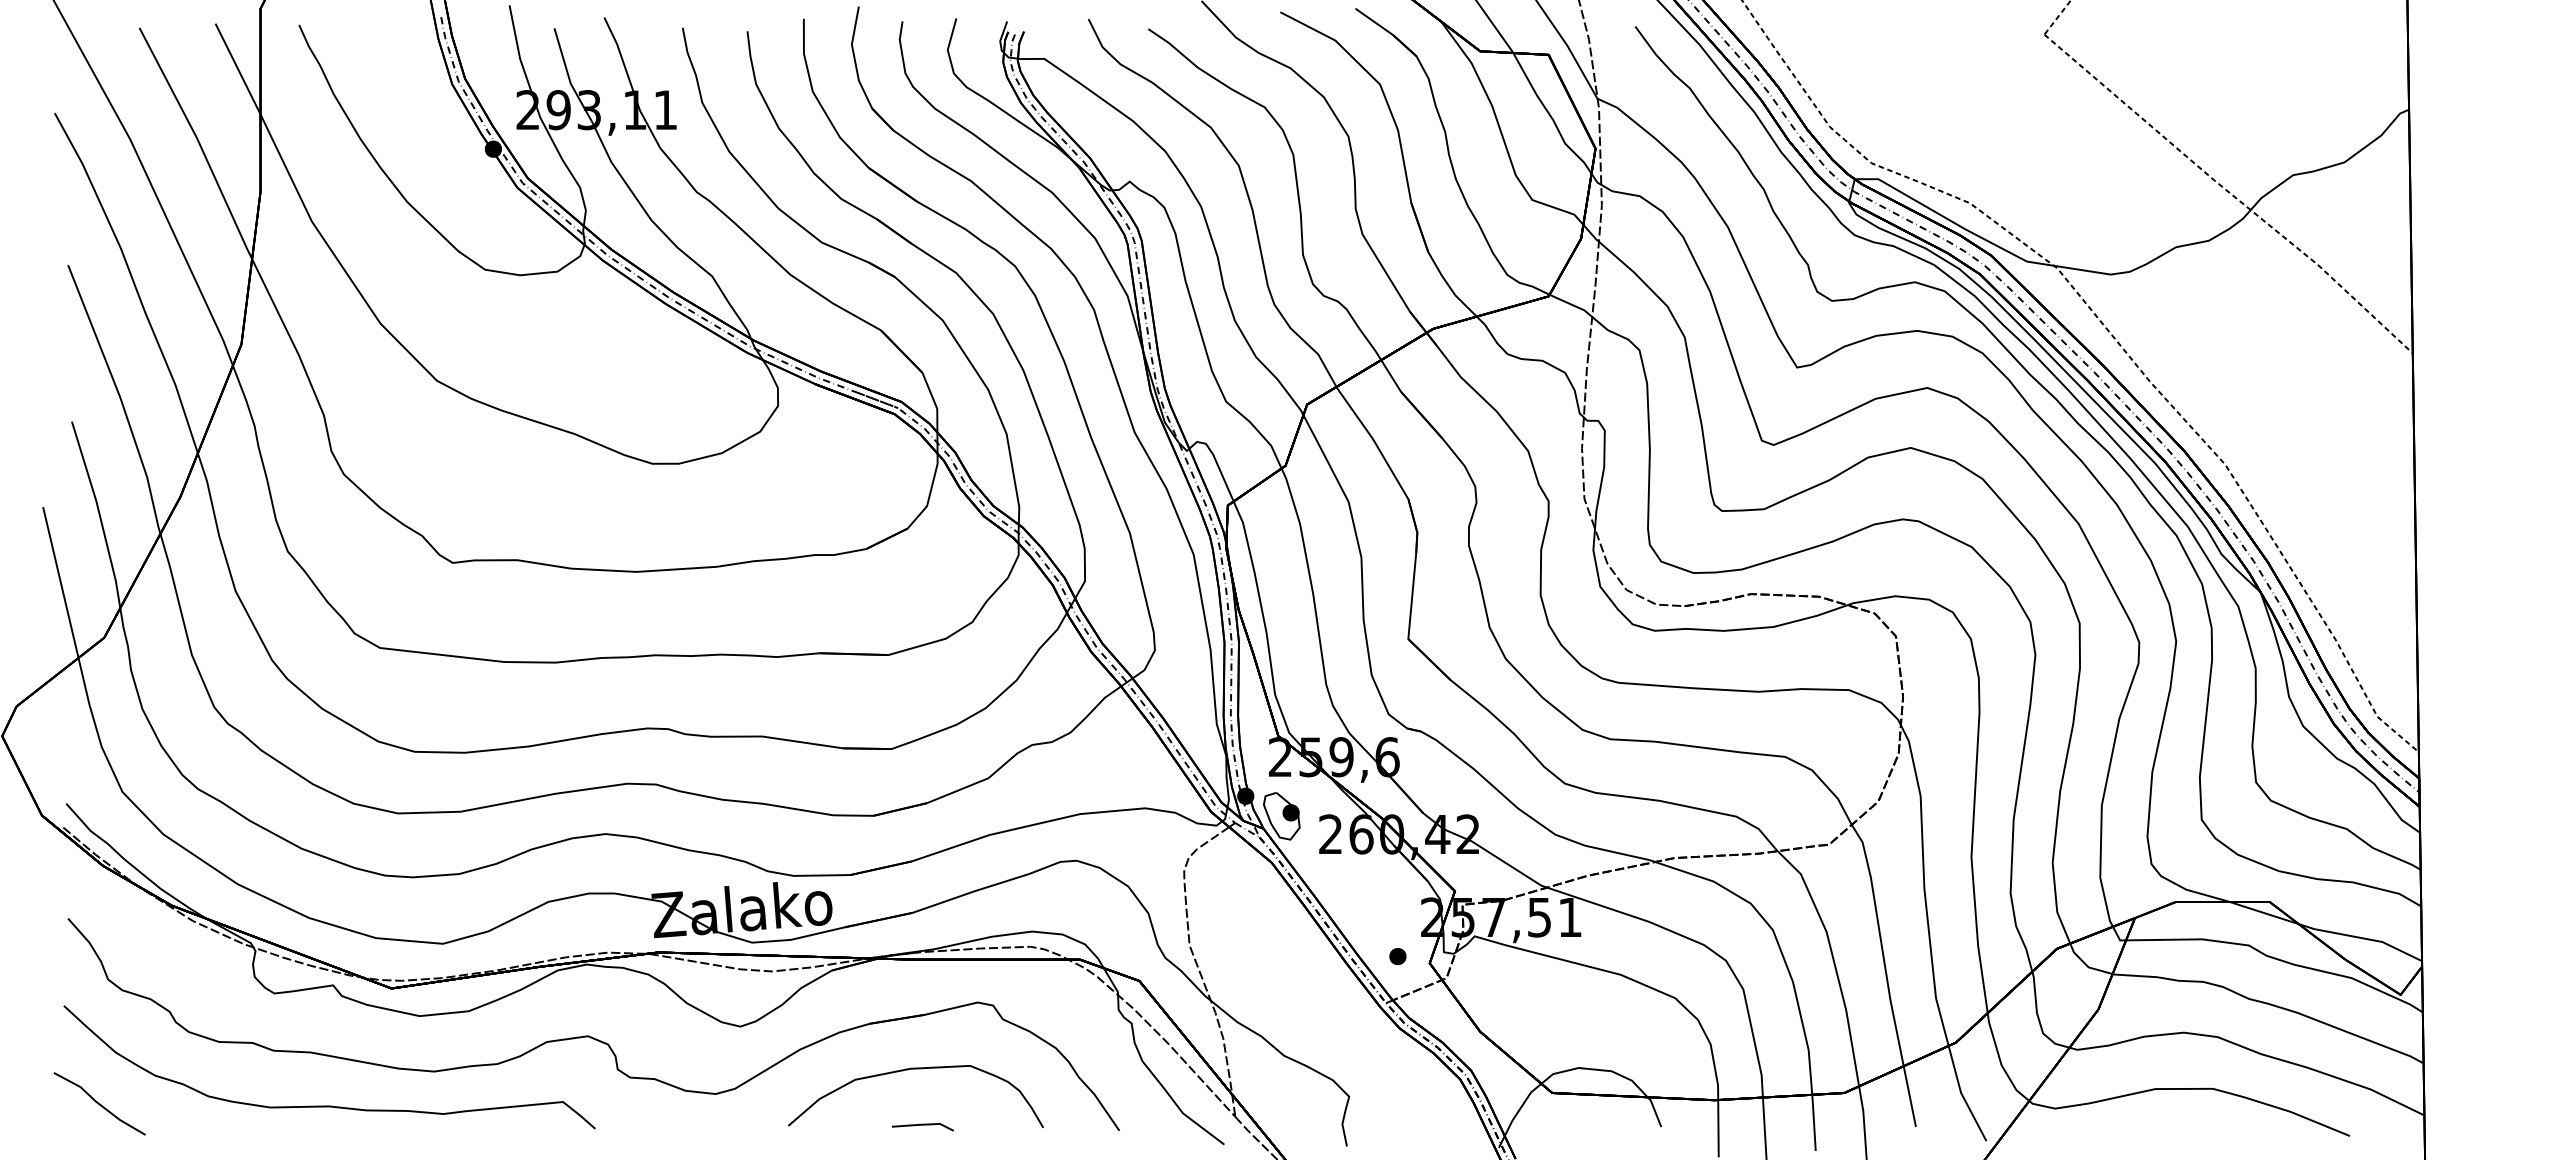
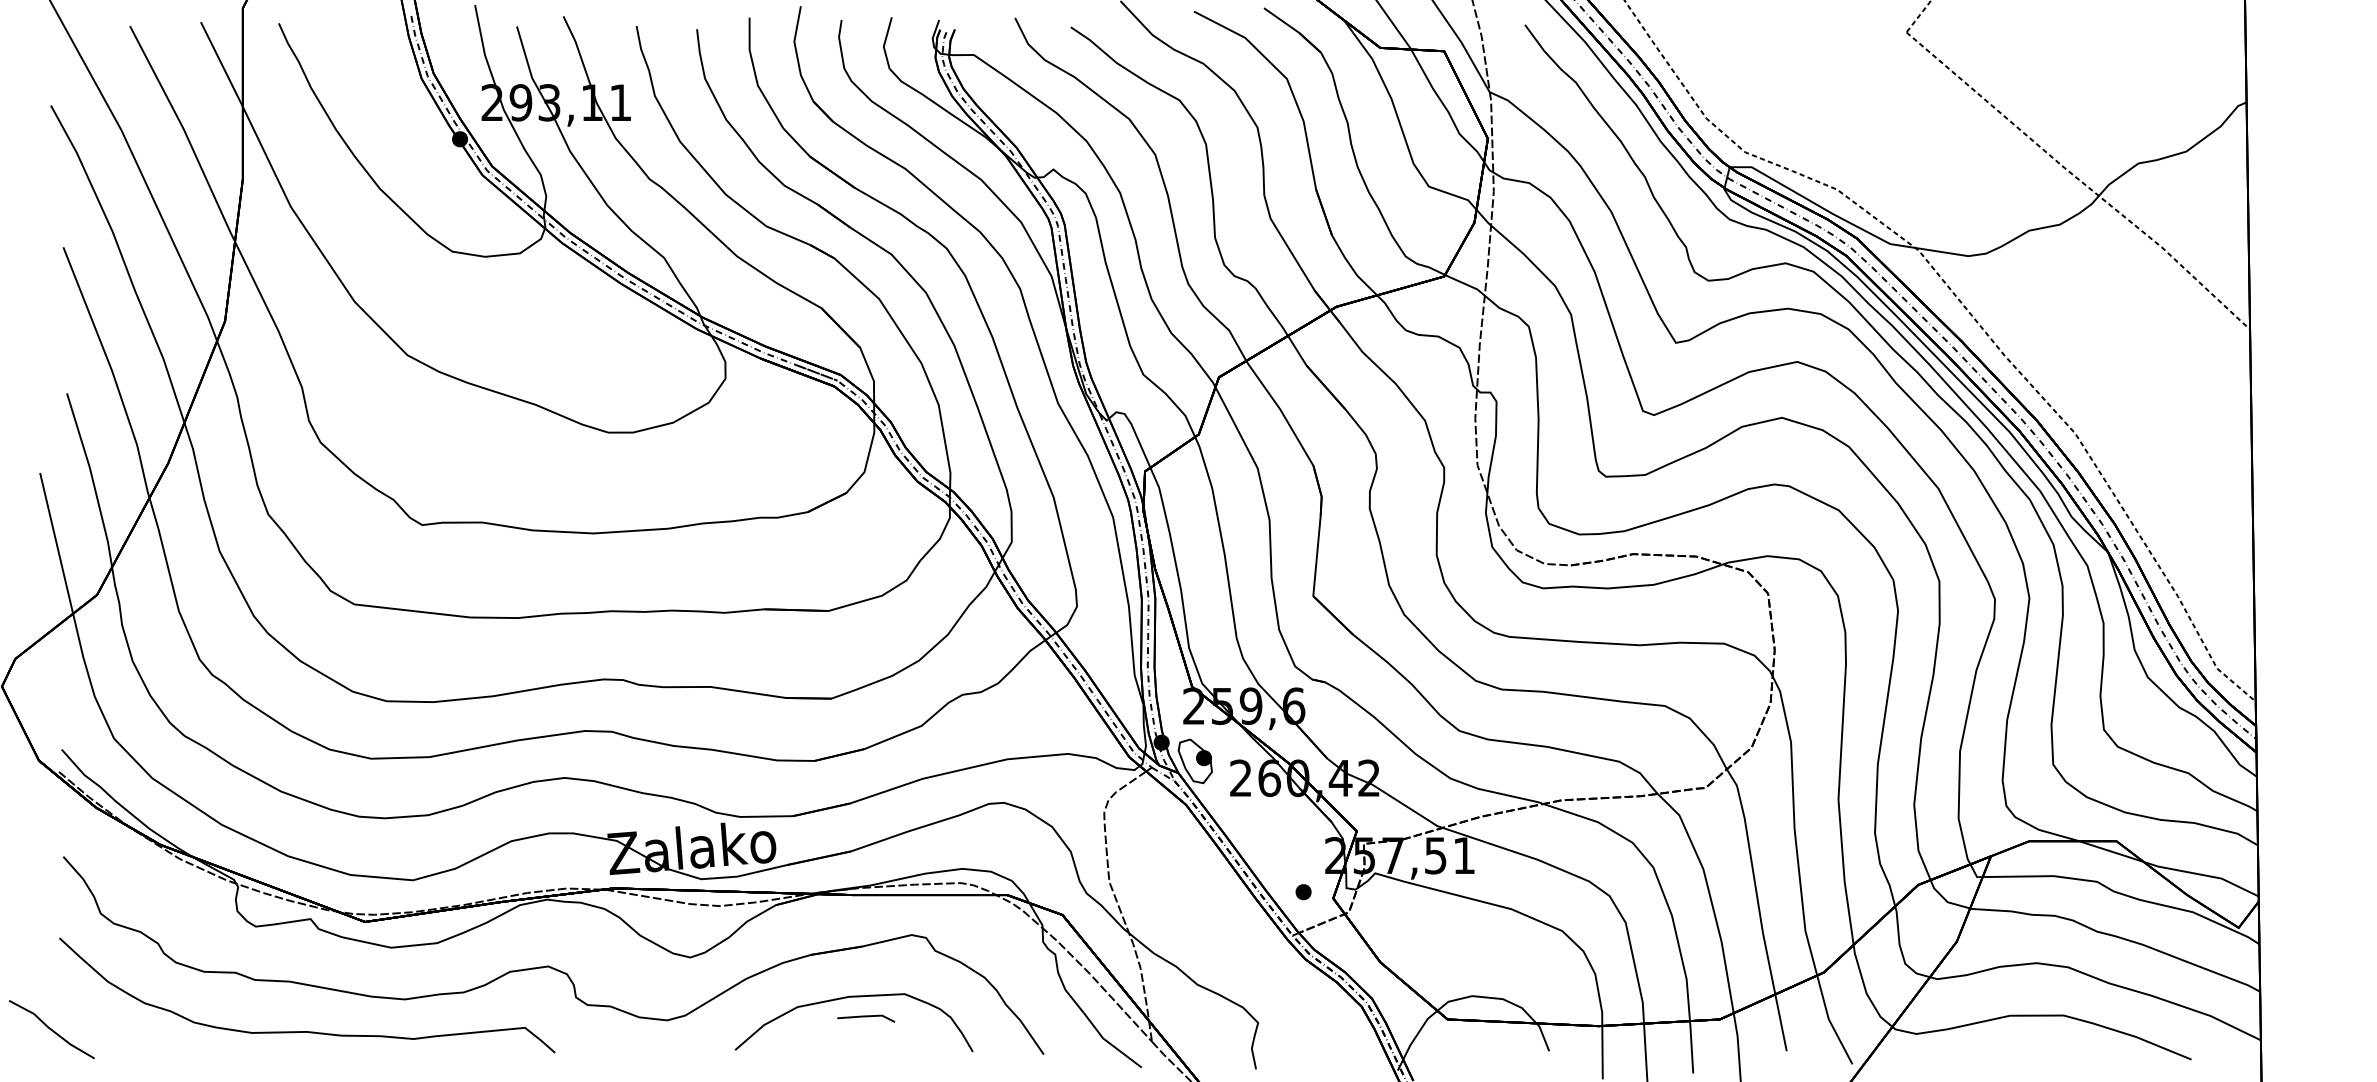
line: (99, 1103) -> (51, 1029), moved
line: (922, 1125) -> (865, 1017), moved

